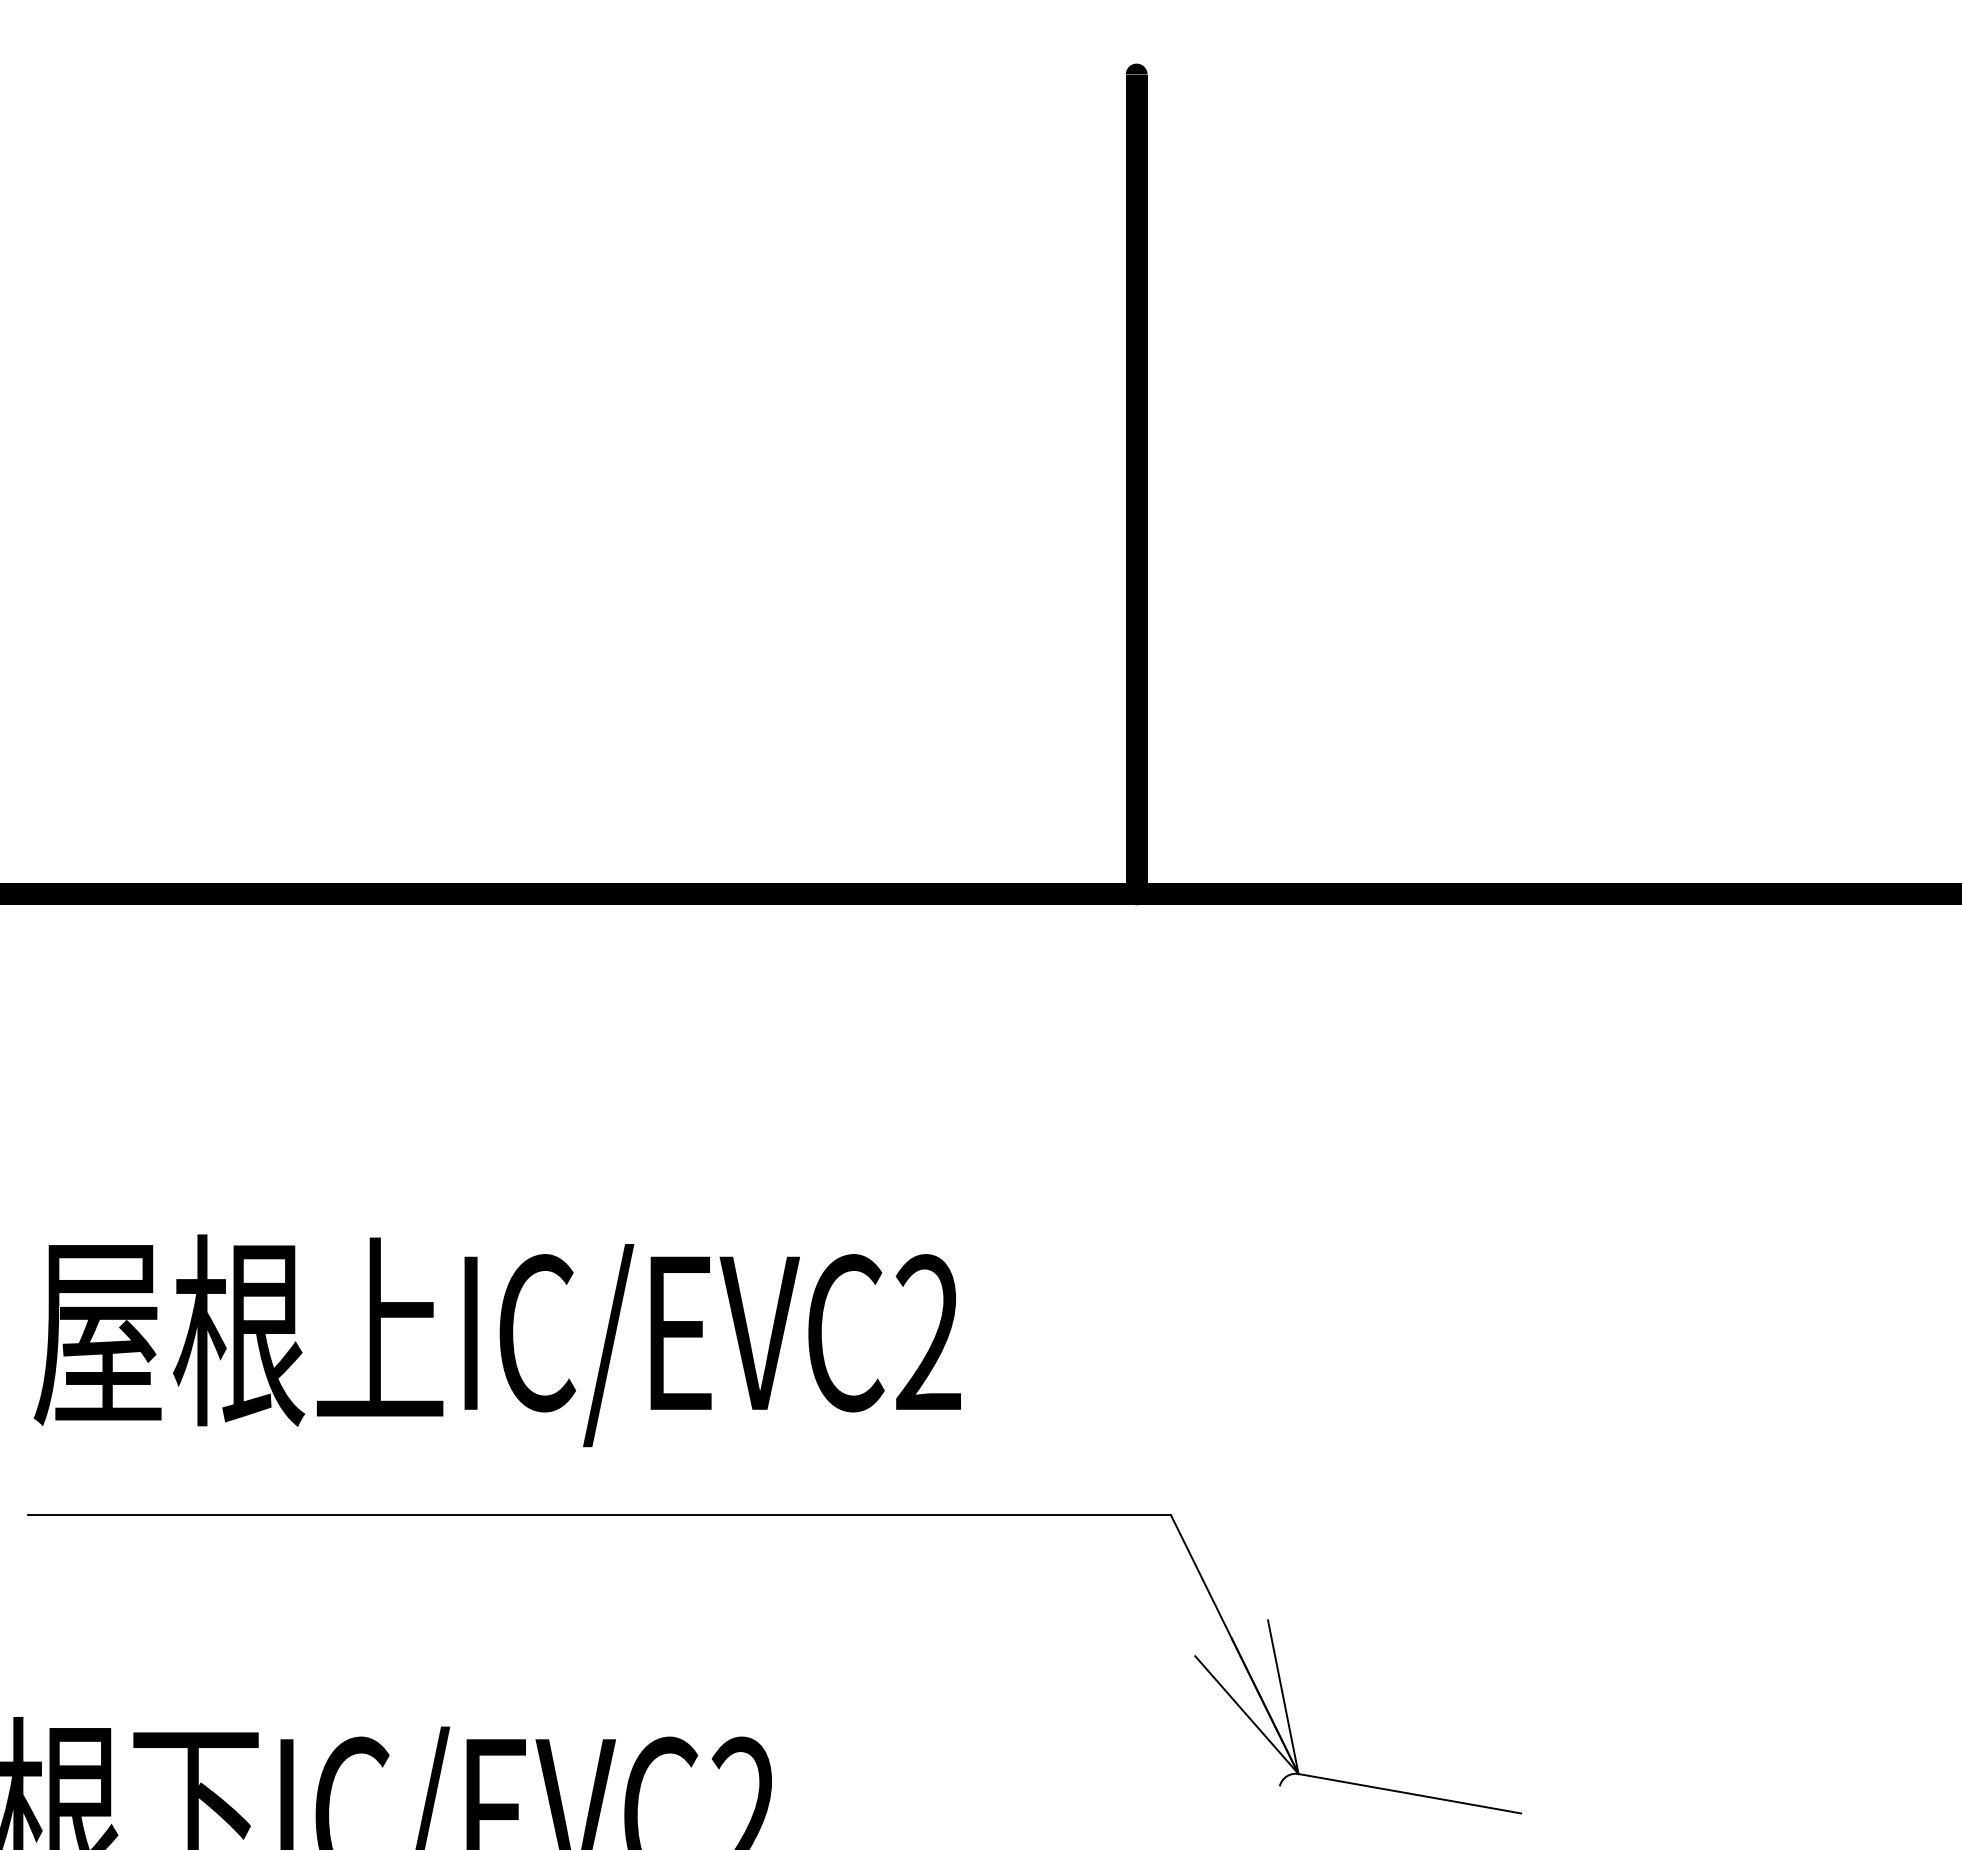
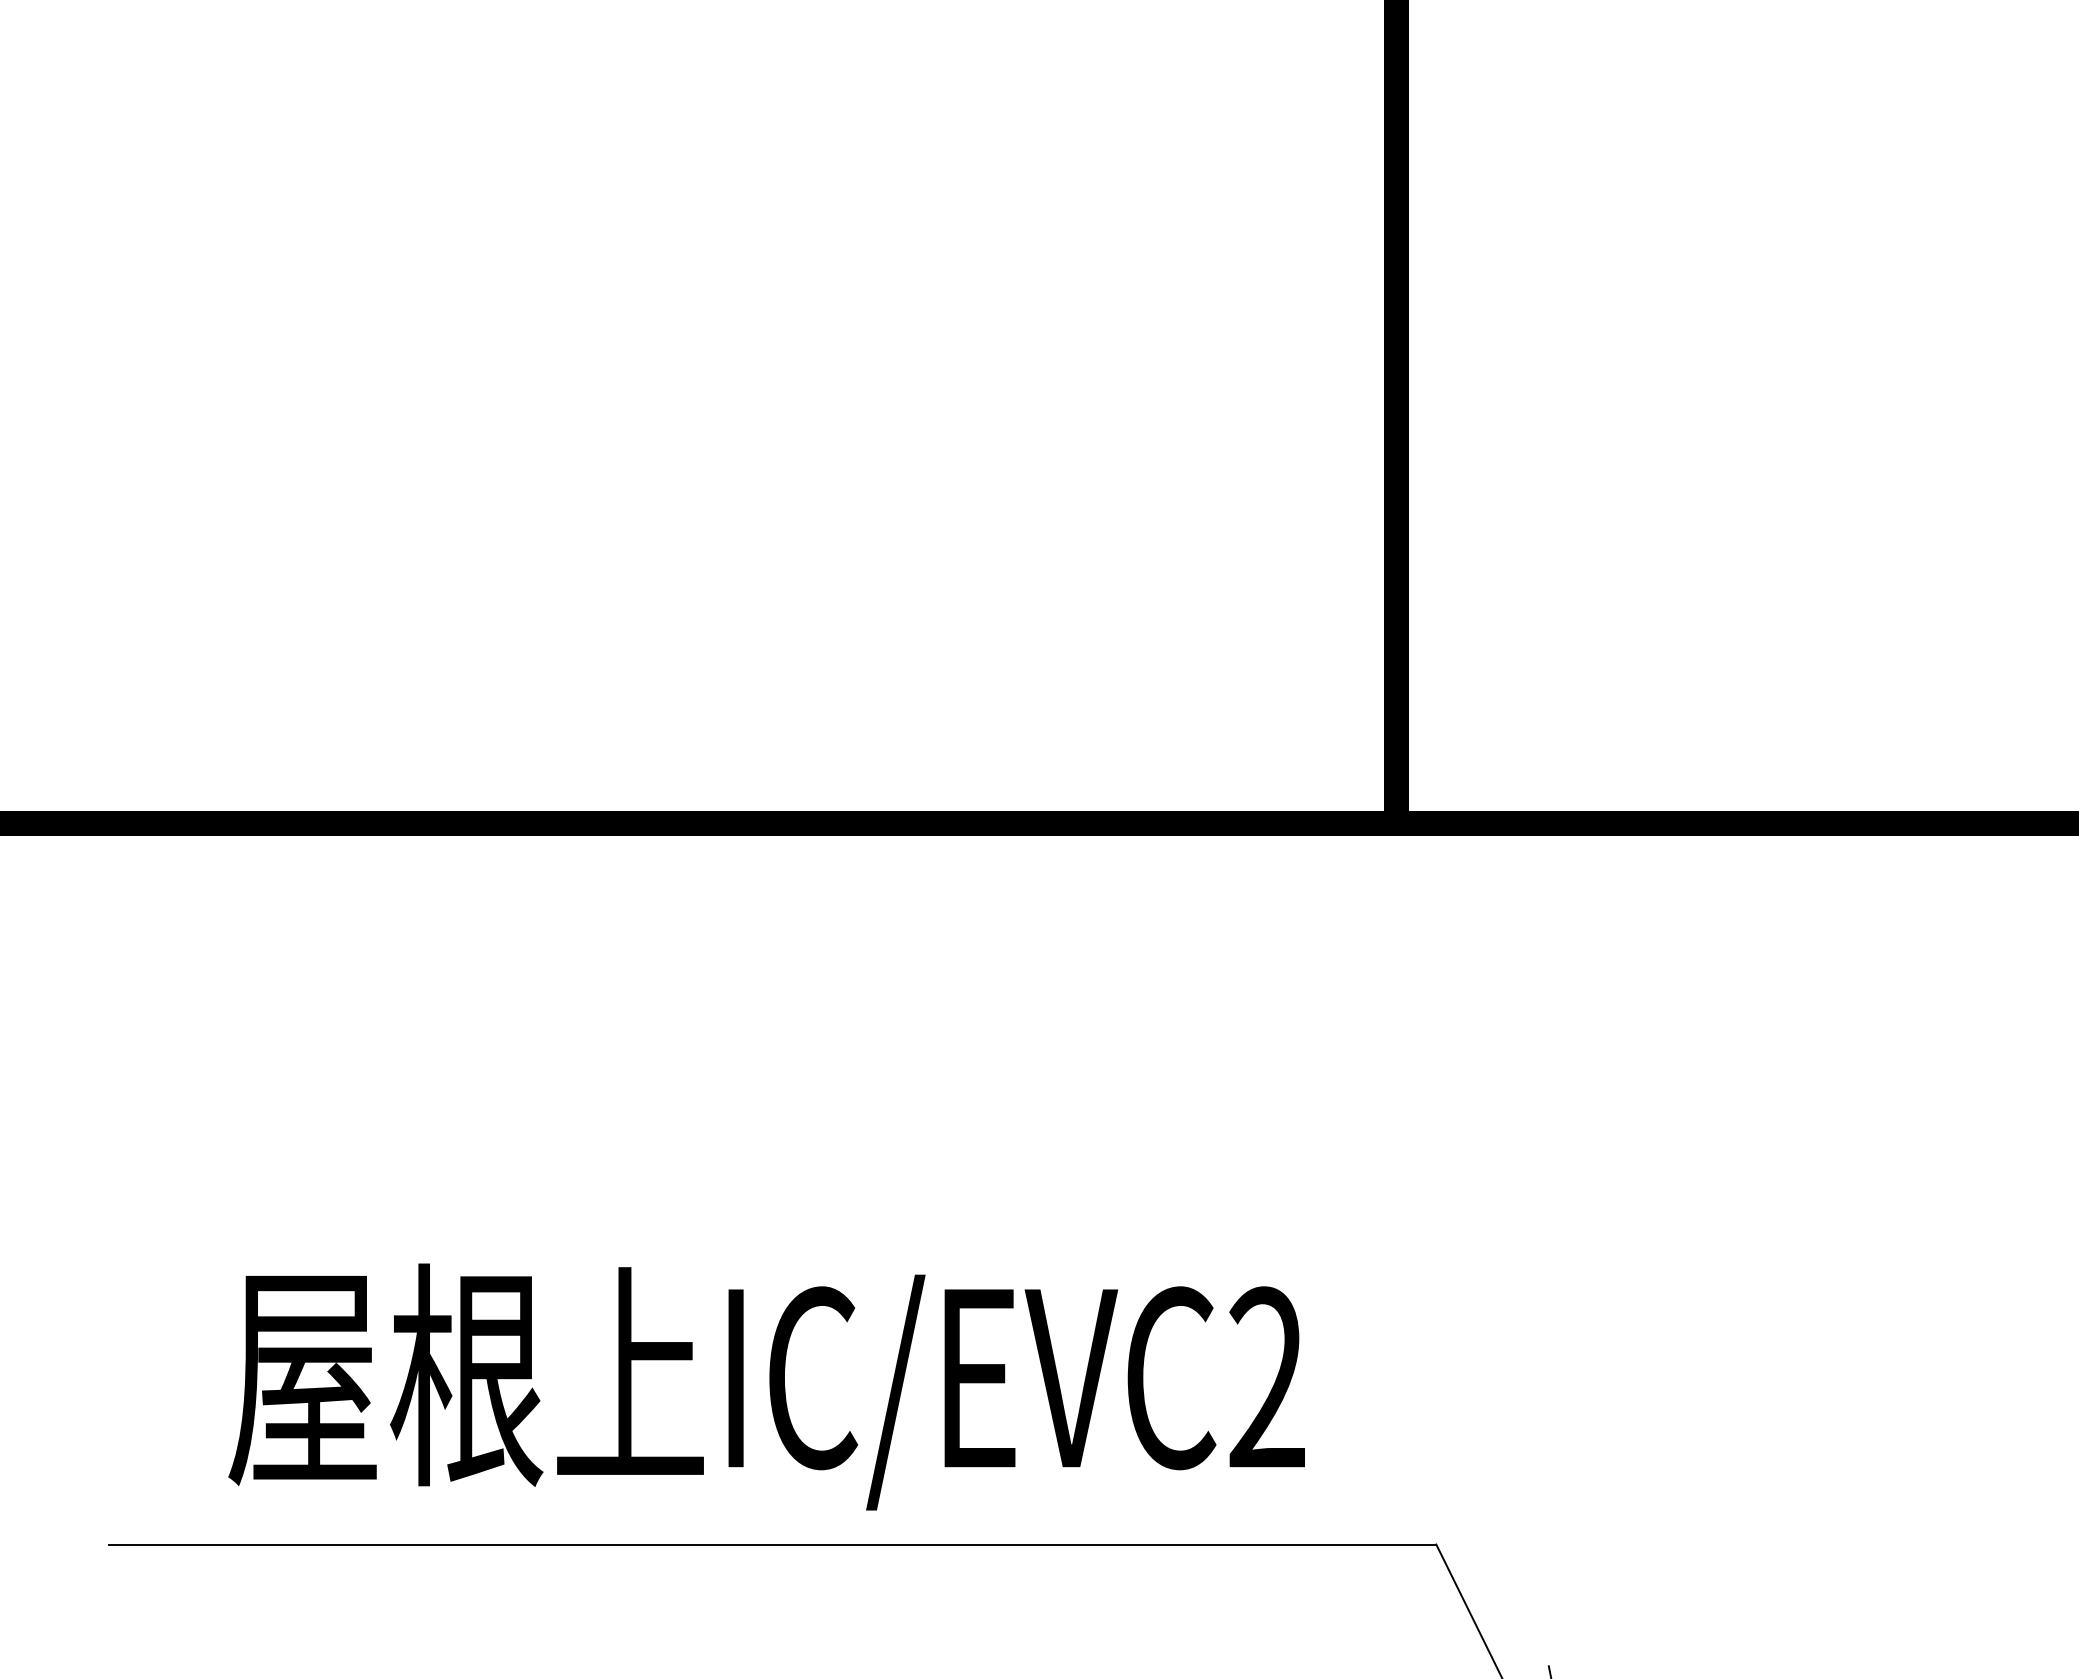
text: (496, 1340) -> (765, 1386), moved

